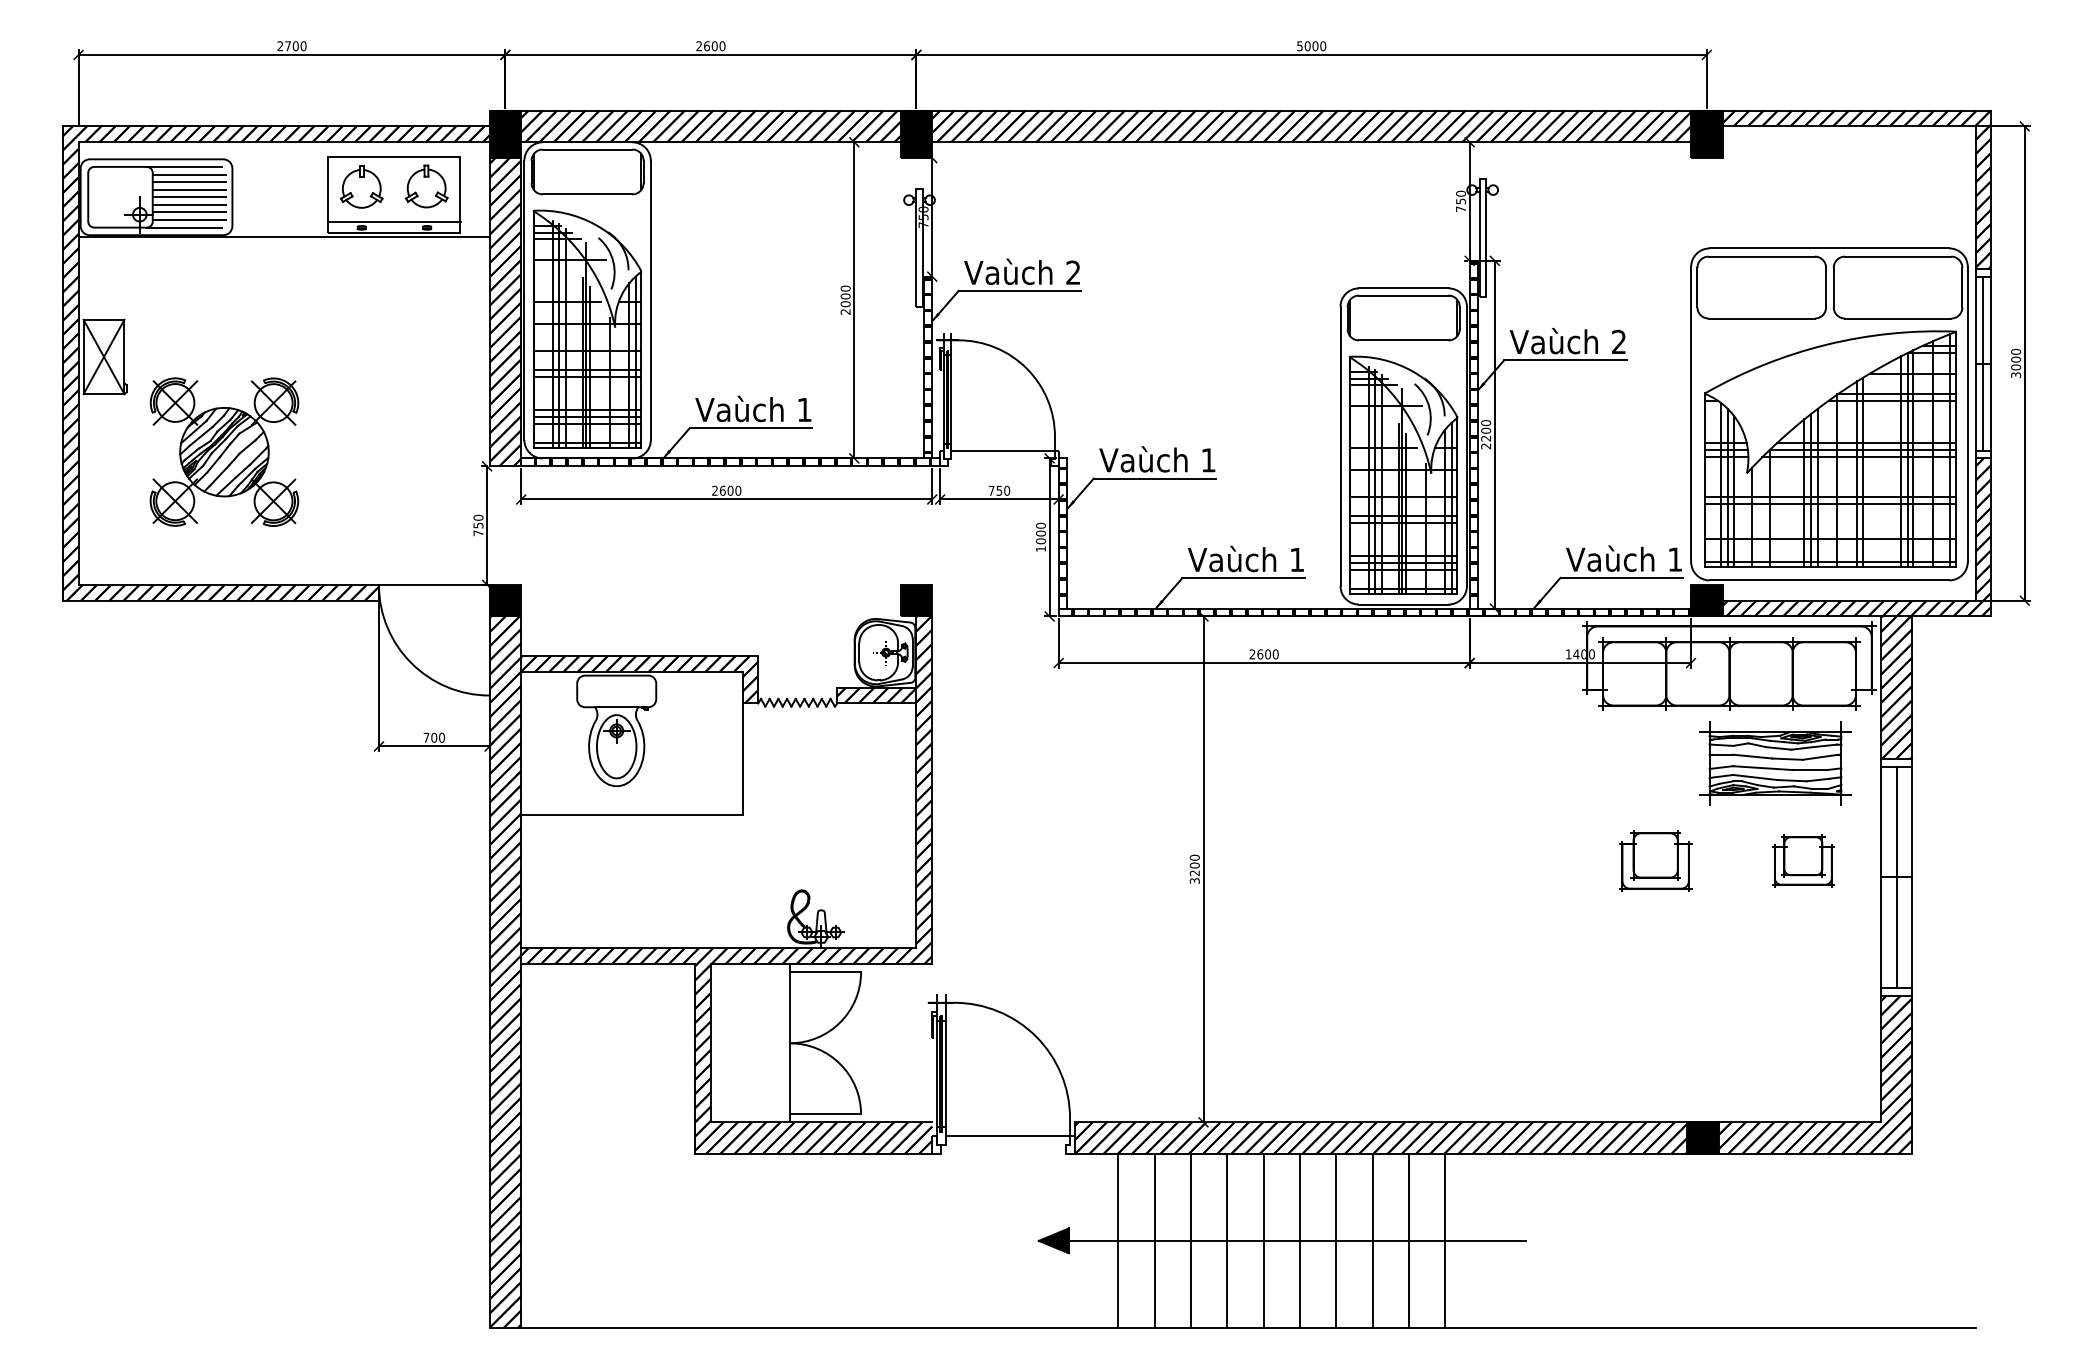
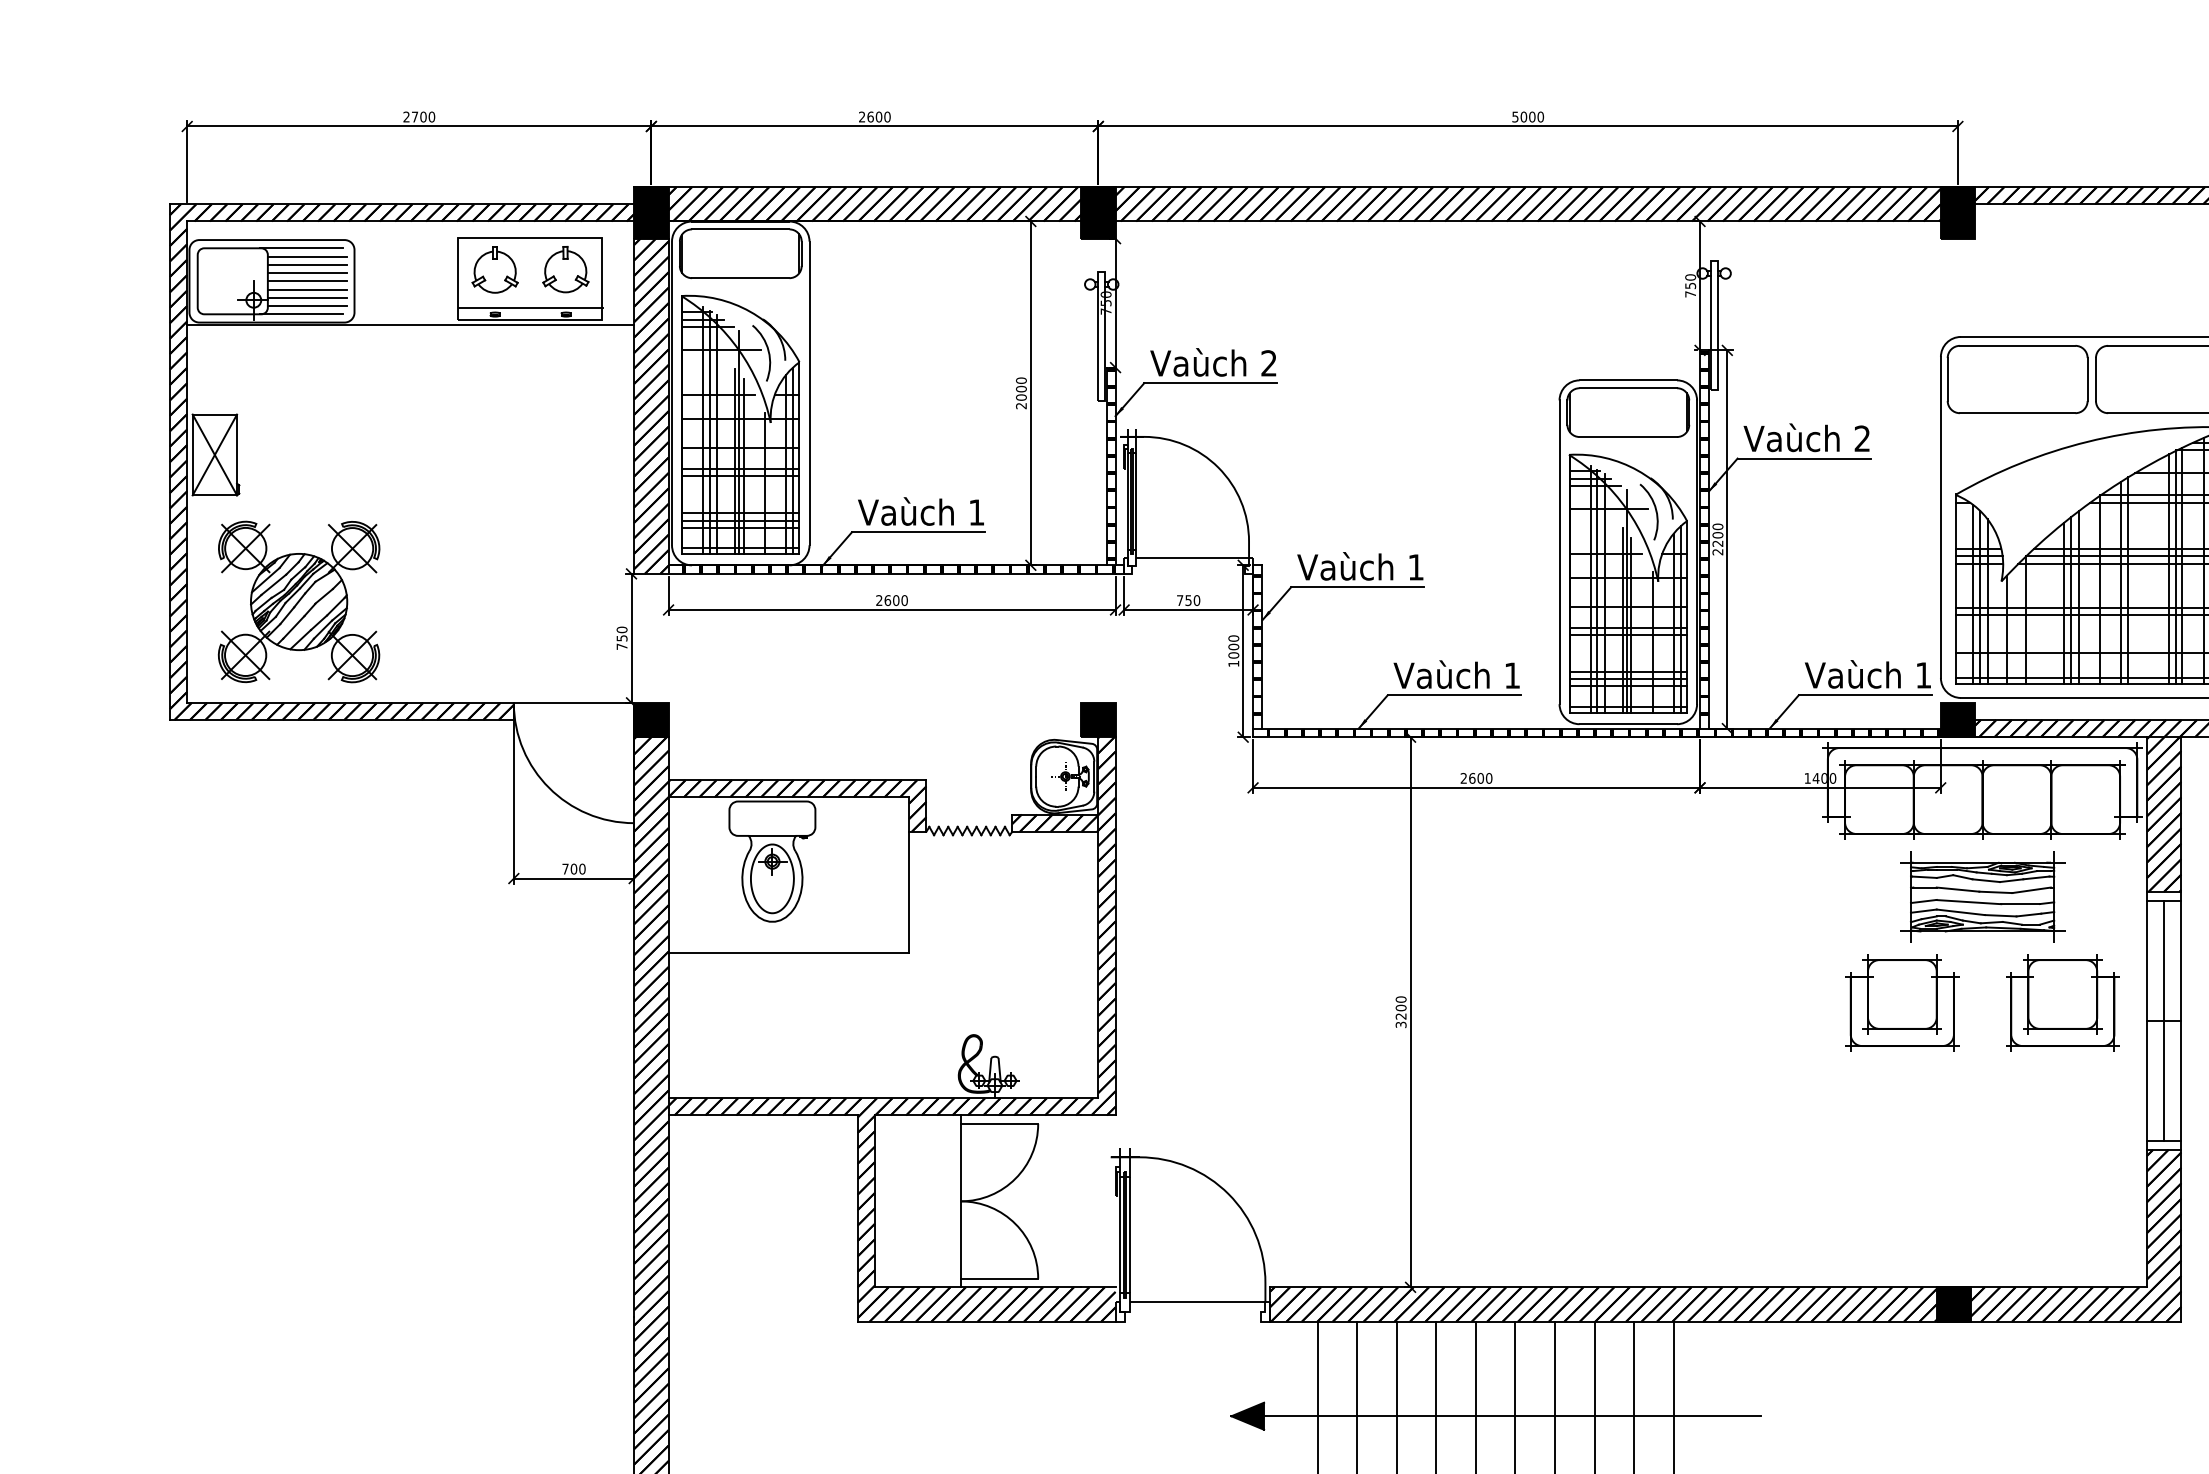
part: (224, 451) -> (299, 601), moved
part: (1775, 763) -> (1982, 897), moved
part: (1655, 860) -> (1902, 1002), size x1.43
part: (1803, 860) -> (2063, 1002), size x1.67

